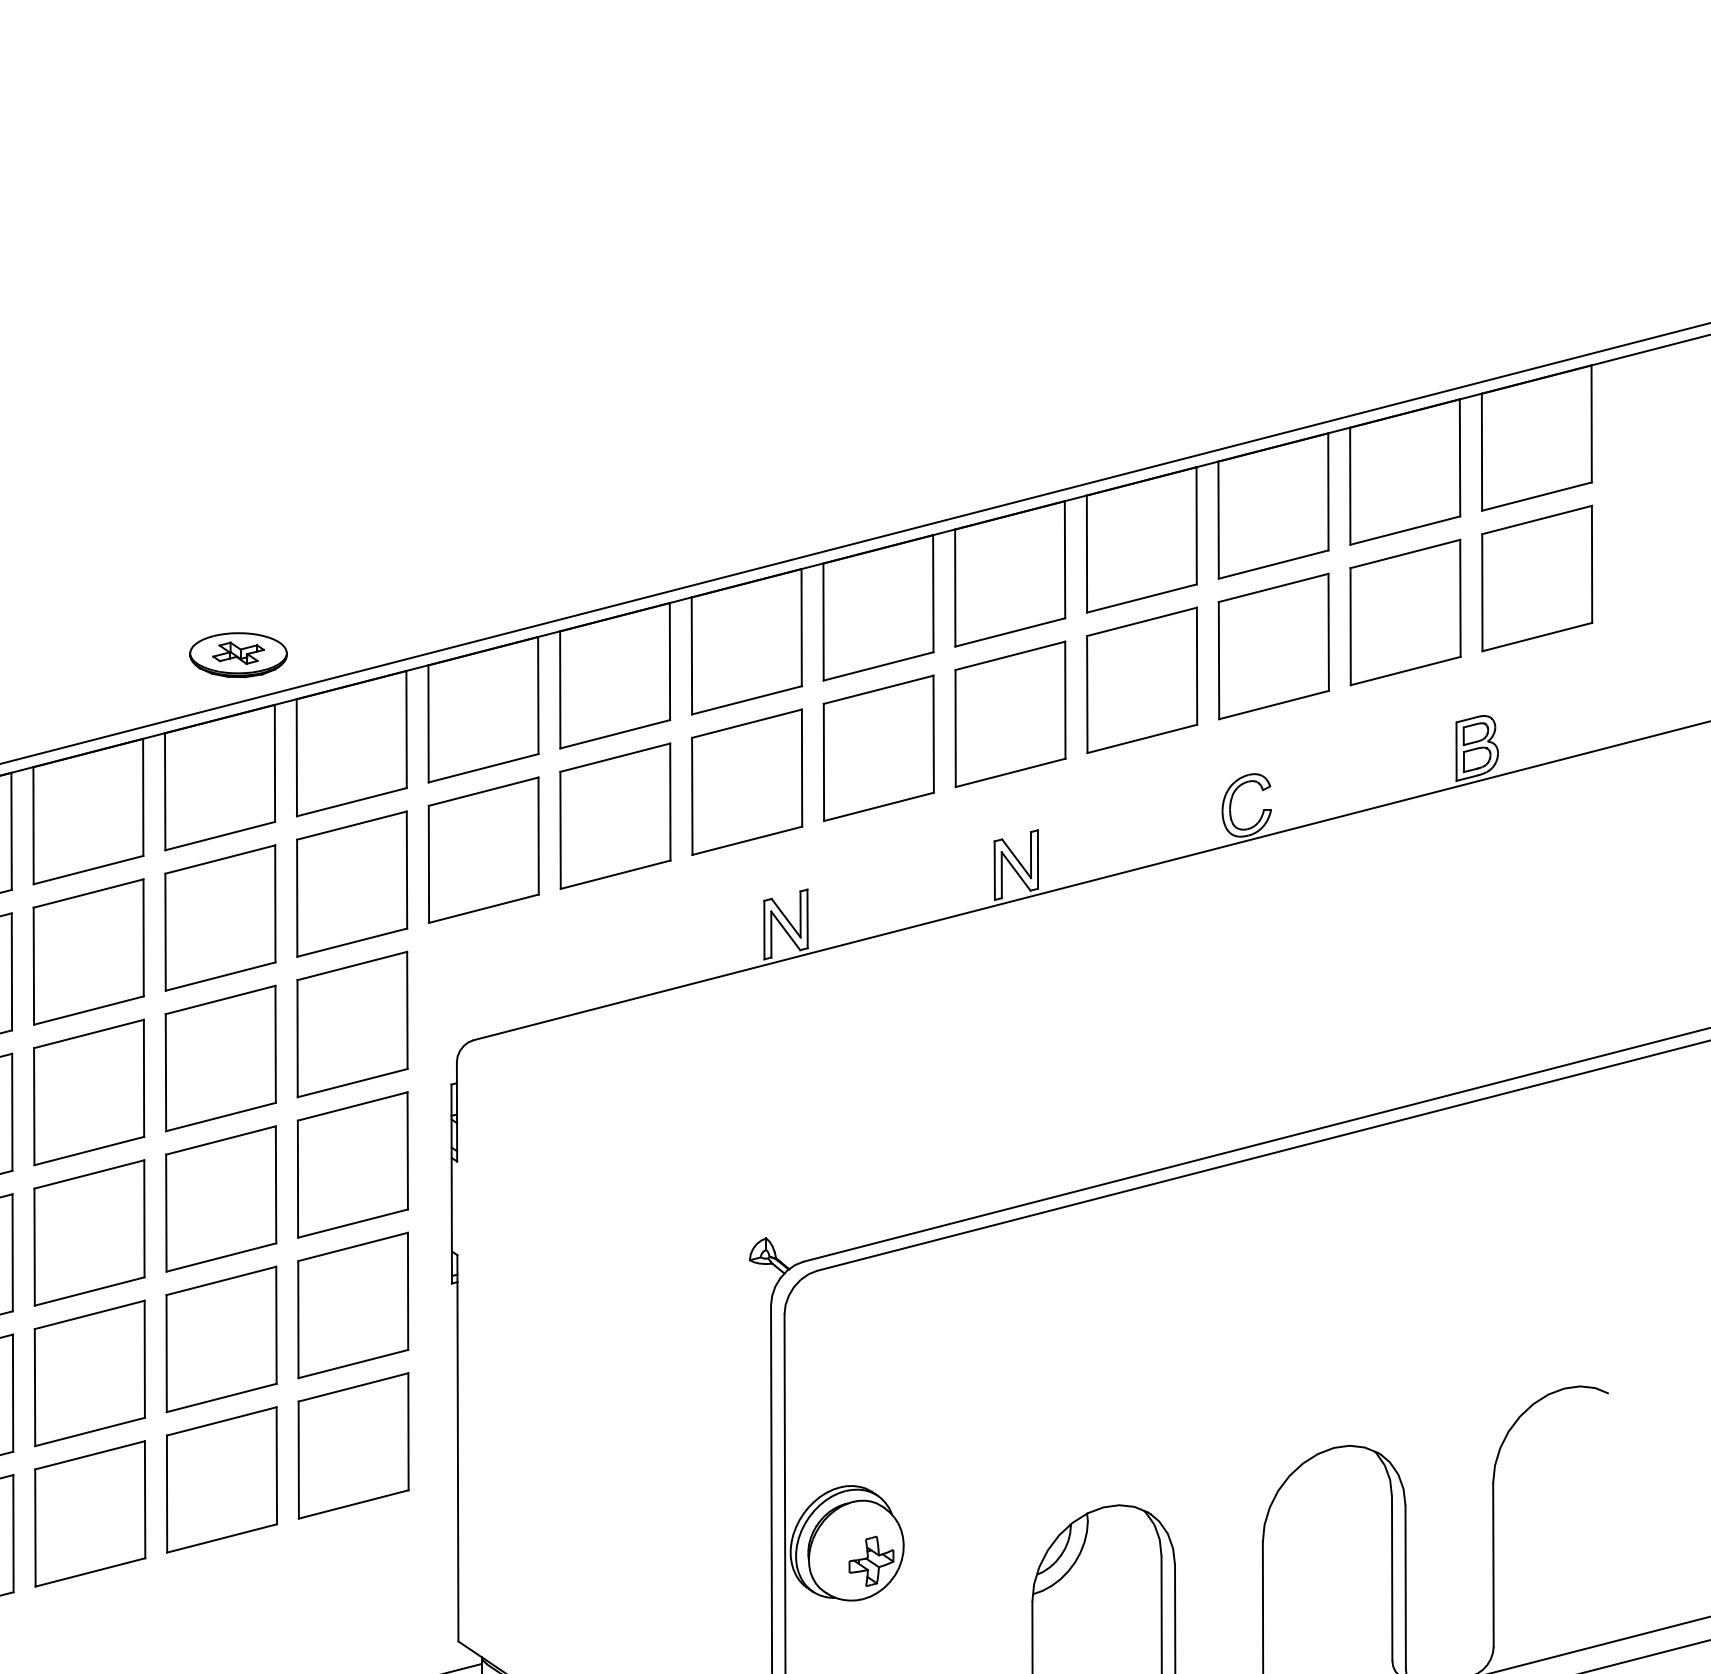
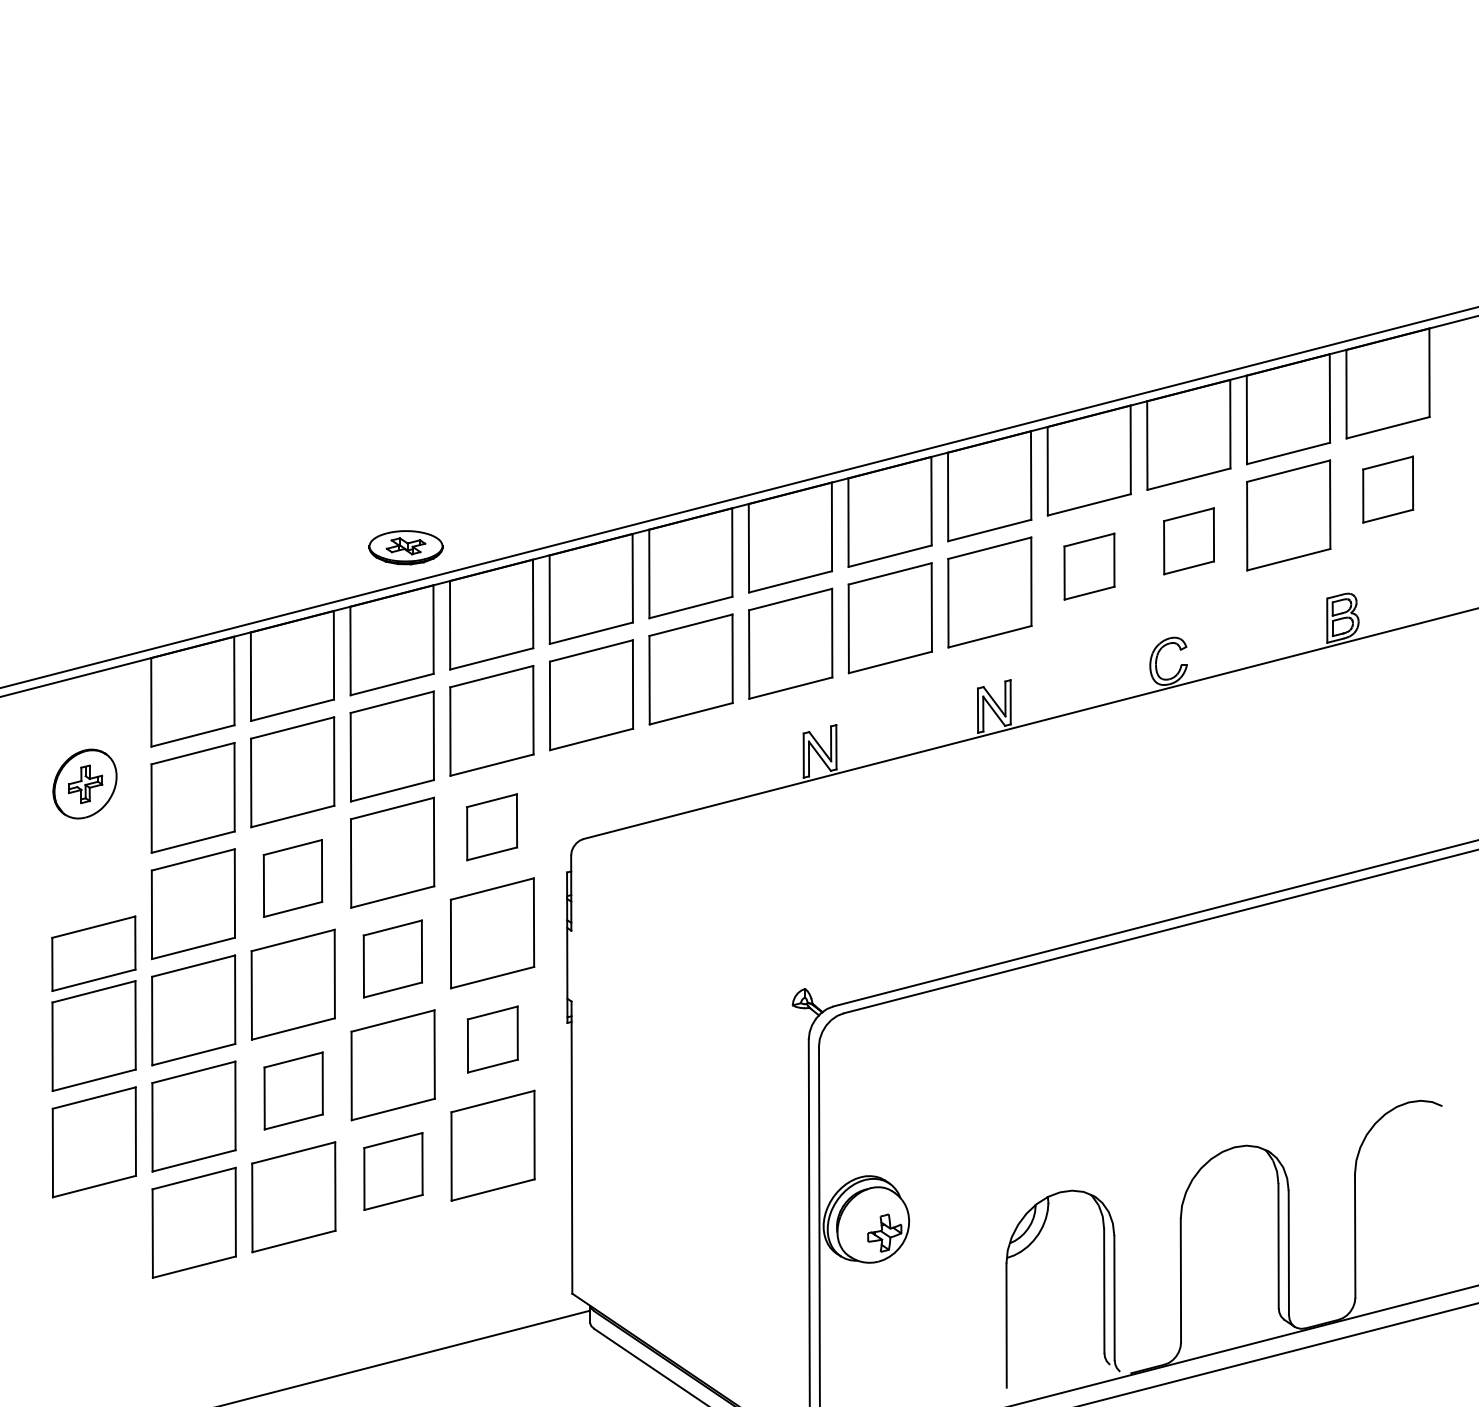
part: (1536, 578) -> (1387, 489), size x0.6
part: (1273, 646) -> (1188, 541), size x0.6
part: (1142, 680) -> (1089, 566), size x0.6
part: (351, 1025) -> (491, 827), size x0.6
part: (88, 1092) -> (292, 878), size x0.7
part: (220, 1198) -> (392, 958), size x0.7
part: (352, 1305) -> (492, 1039), size x0.6
part: (89, 1372) -> (293, 1090), size x0.7
part: (221, 1479) -> (393, 1171), size x0.7

